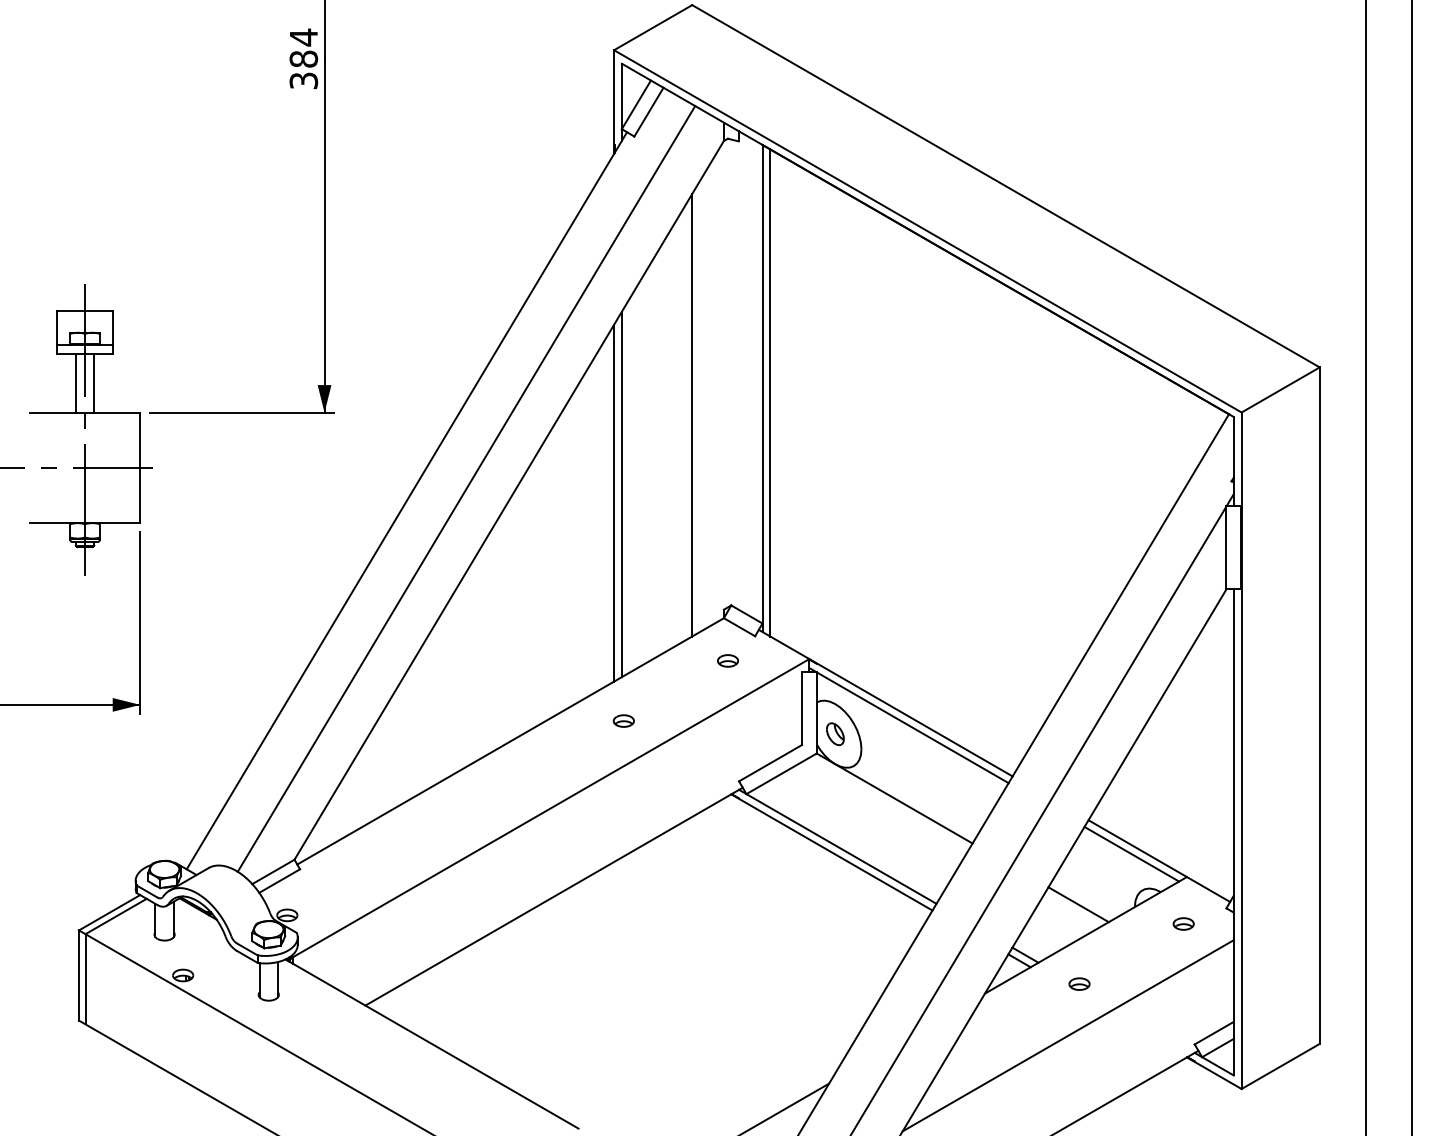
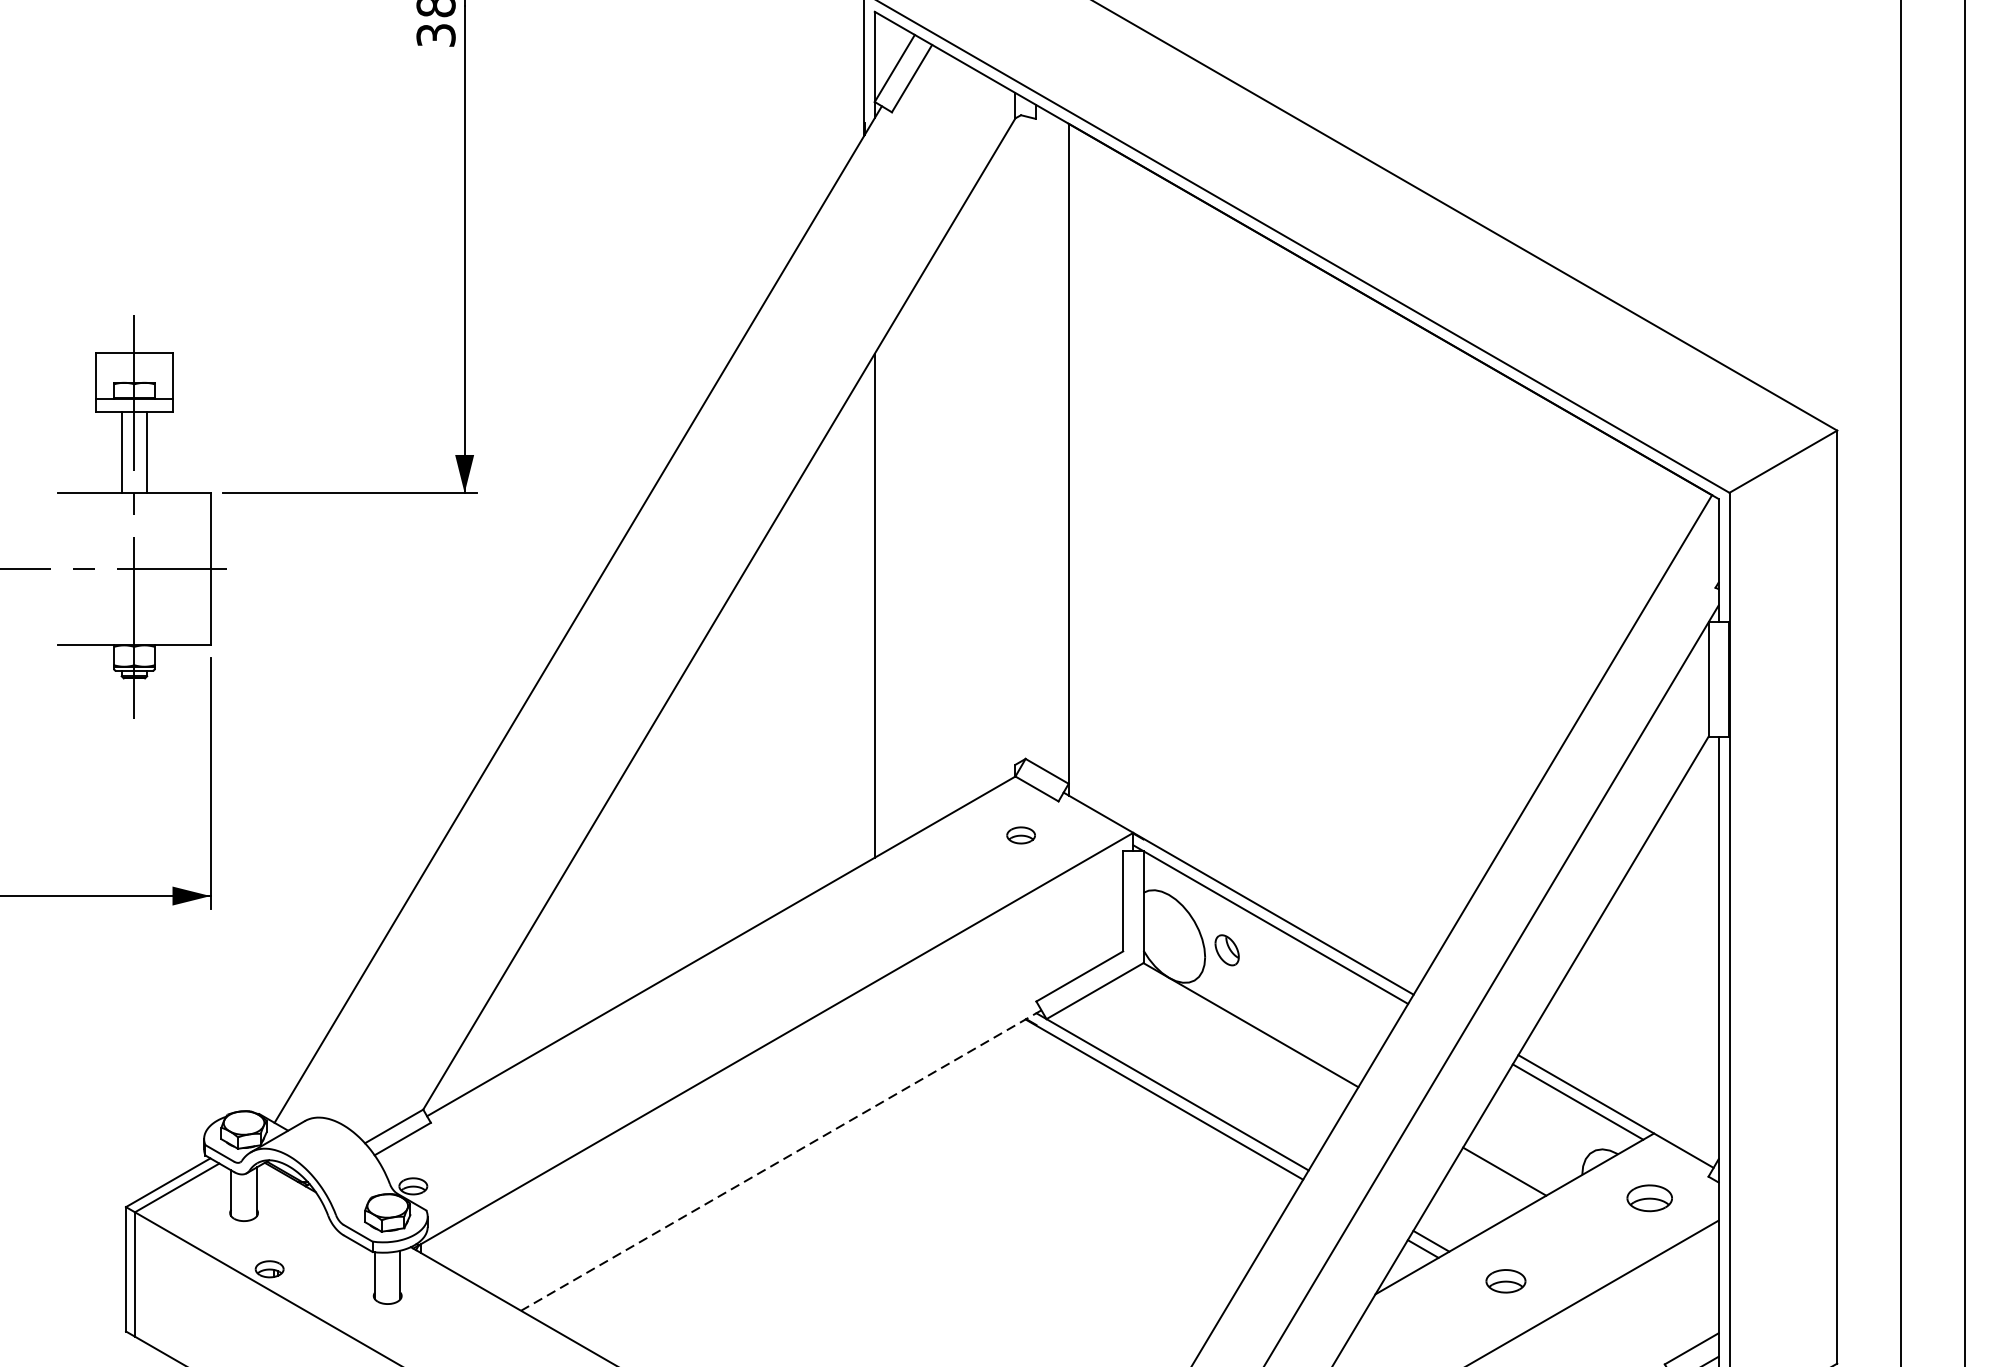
line: (770, 392) -> (1079, 465), removed
line: (692, 415) -> (972, 496), removed
line: (466, 488) -> (660, 597), removed
line: (614, 502) -> (864, 616), removed
part: (623, 720) -> (876, 917), removed
part: (835, 733) -> (1227, 949), moved
line: (554, 896) -> (781, 1160), solid -> dashed
part: (1183, 923) -> (1649, 1197), size x1.6
part: (1079, 983) -> (1505, 1280), size x1.4

